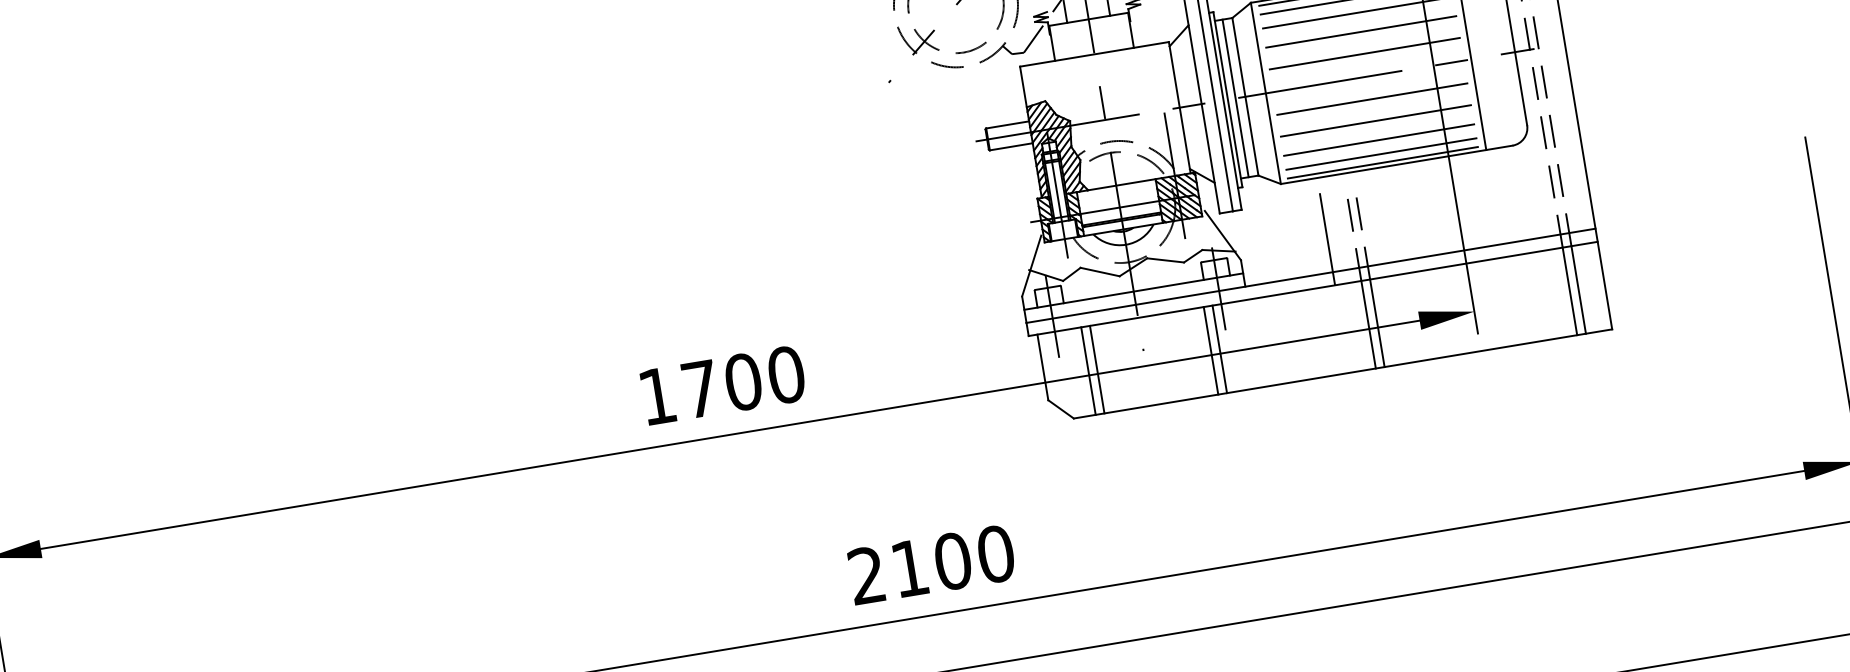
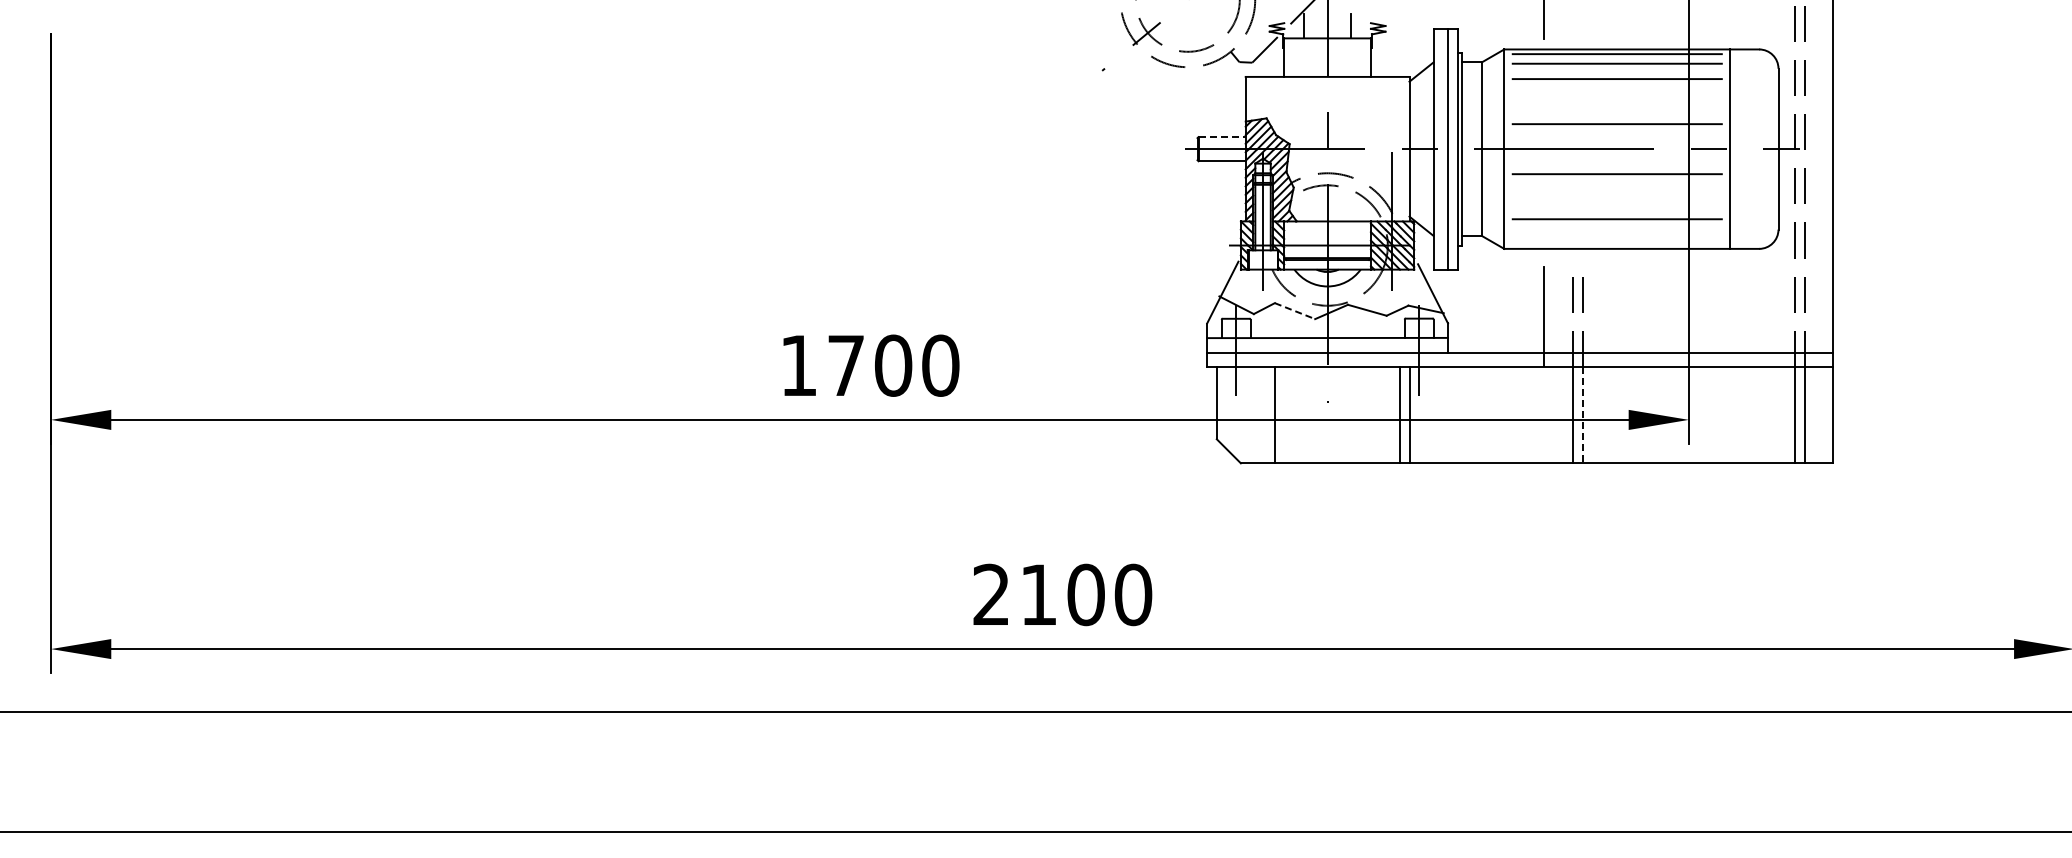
line: (1360, 32) -> (1616, 100), removed
line: (1235, 97) -> (1470, 148), removed
line: (1375, 121) -> (1616, 198), removed
line: (1008, 125) -> (1222, 137), solid -> dashed
line: (1380, 154) -> (1616, 234), removed
line: (1382, 163) -> (1616, 244), removed
line: (1100, 272) -> (1295, 311), solid -> dashed
line: (1377, 323) -> (1582, 415), solid -> dashed
line: (1088, 371) -> (1264, 415), removed

